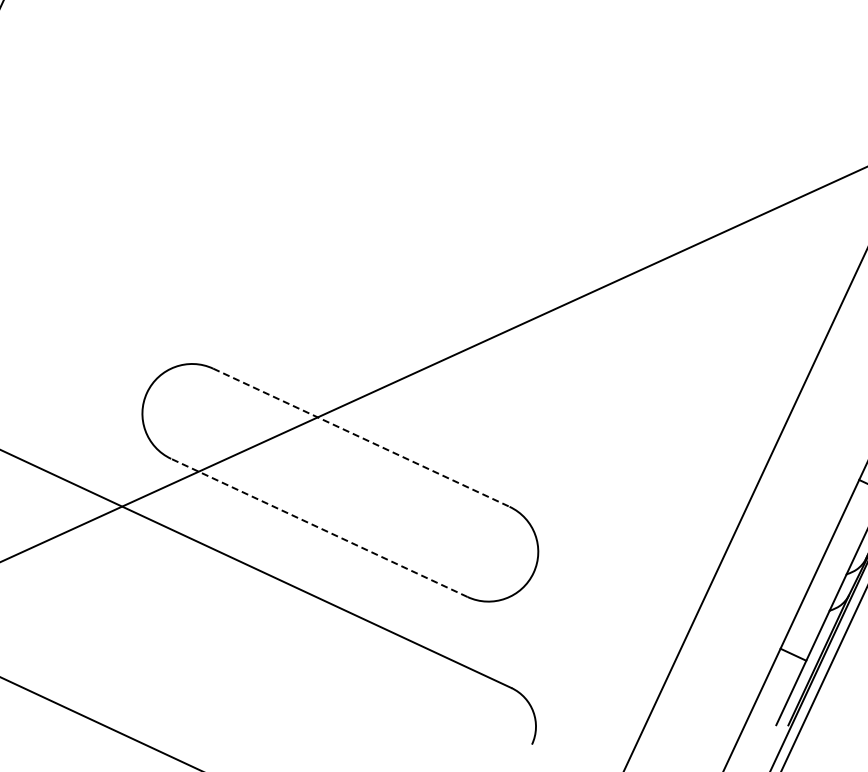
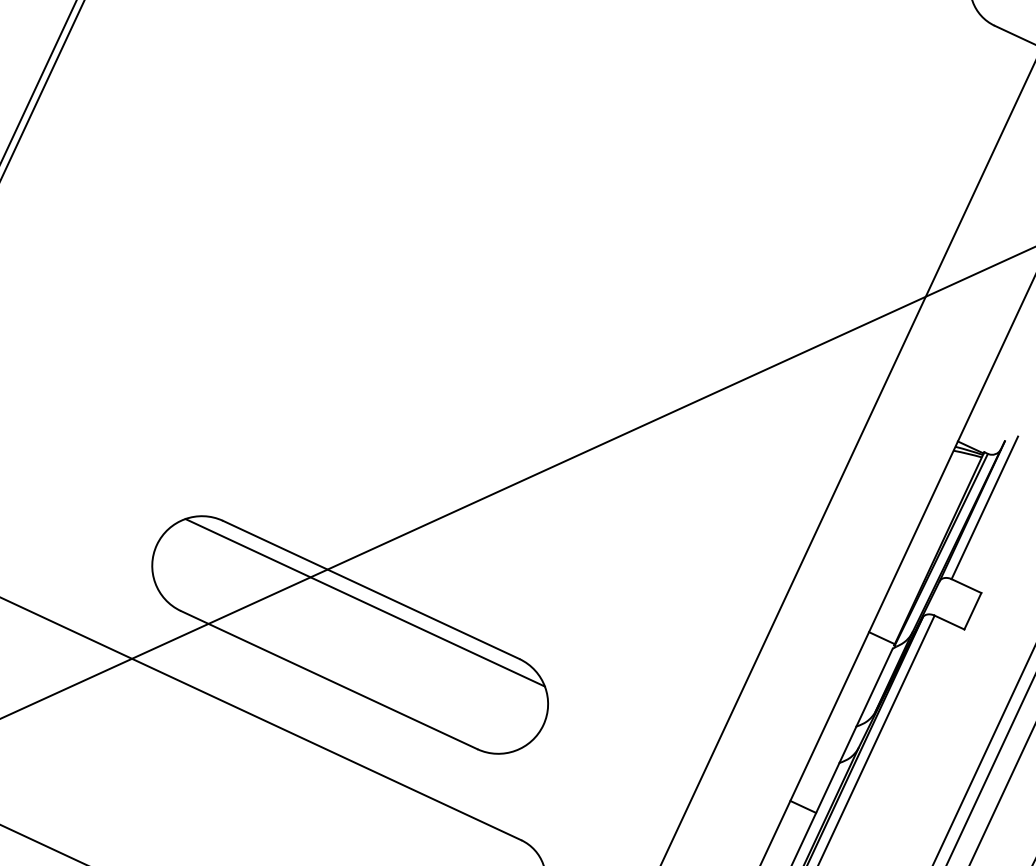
line: (361, 438) -> (371, 590), dashed -> solid
line: (354, 450) -> (364, 602), added
line: (318, 527) -> (328, 679), dashed -> solid

